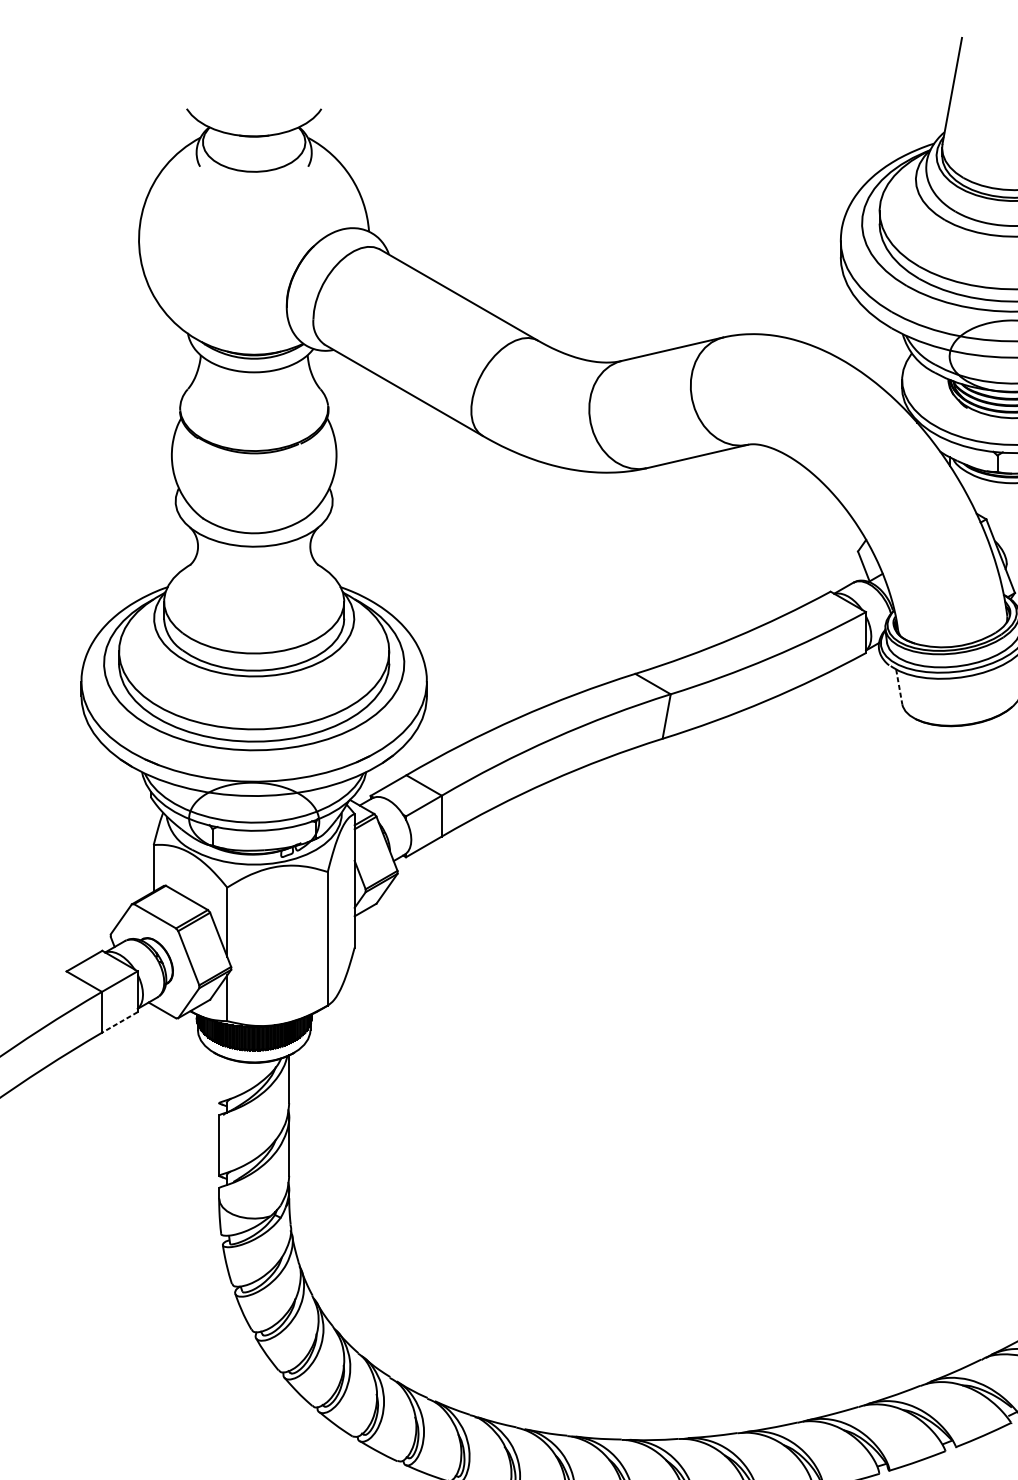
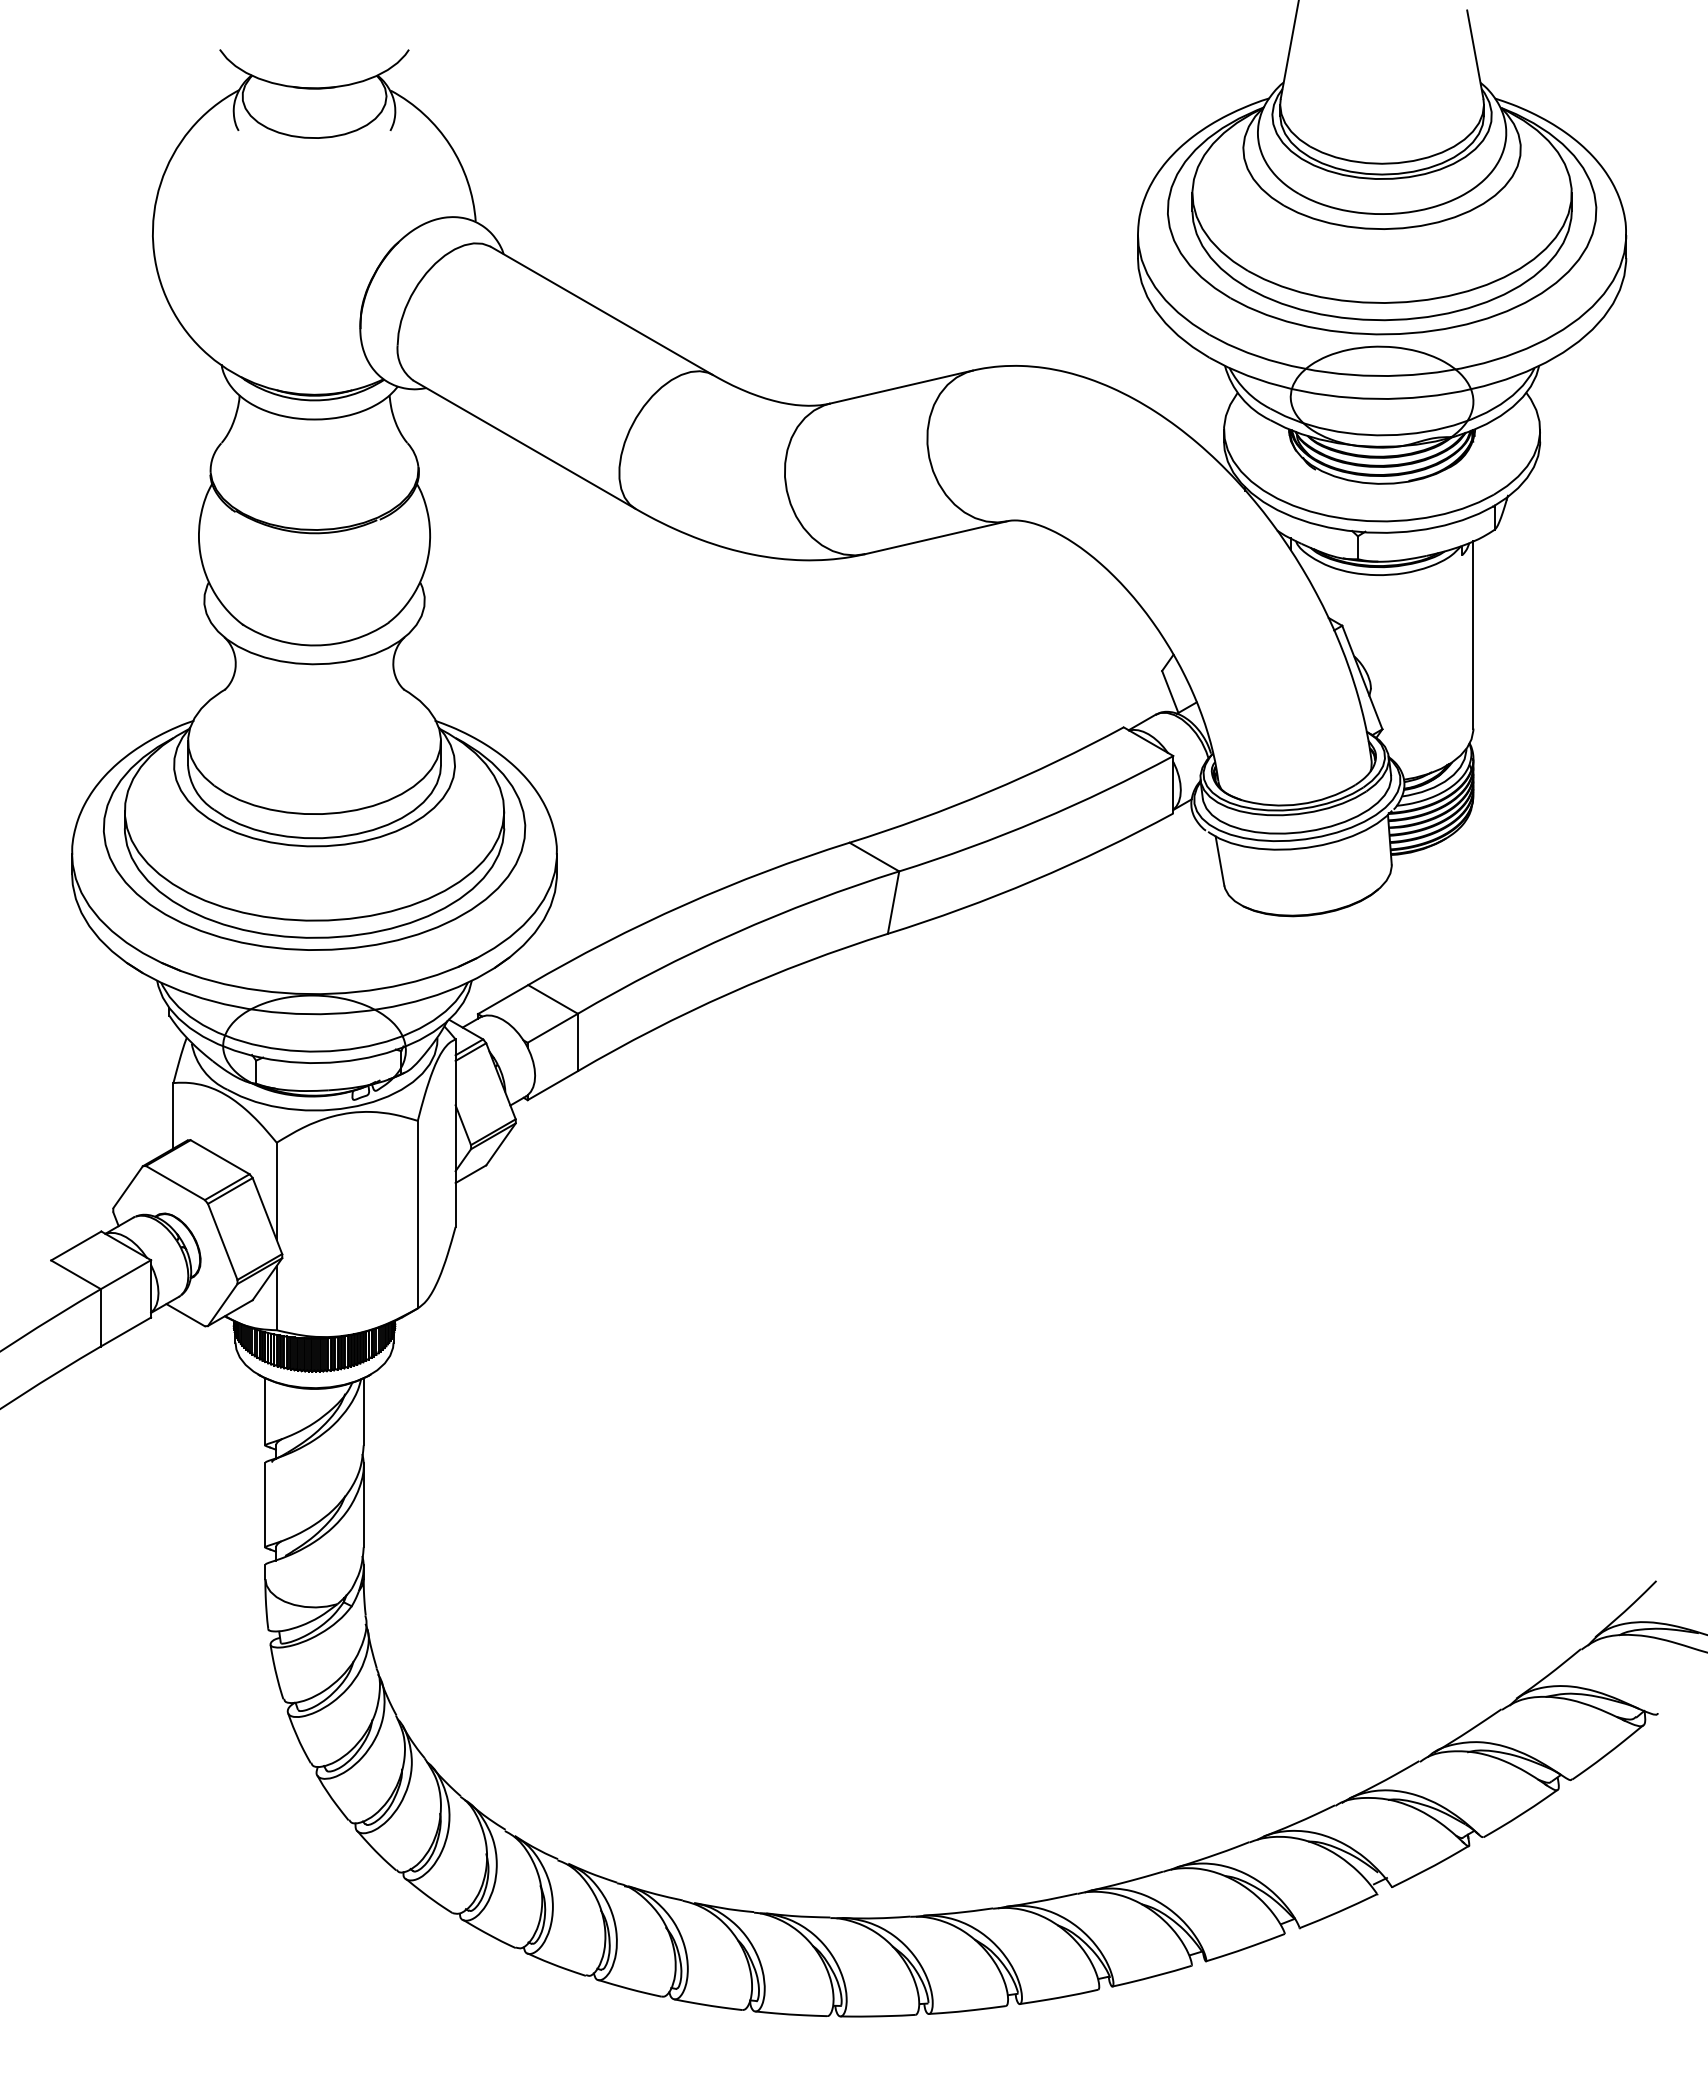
line: (898, 687) -> (1219, 861), dashed -> solid
line: (119, 1022) -> (125, 1332), dashed -> solid
line: (219, 1079) -> (265, 1411), added

